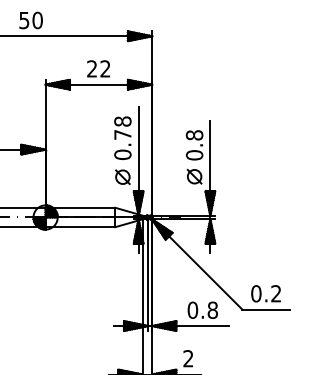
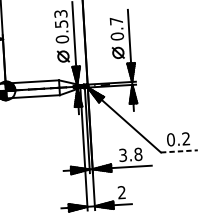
text: (122, 127) -> (60, 18), 0.78 -> 0.53
text: (194, 135) -> (116, 21), 0.8 -> 0.7
text: (192, 309) -> (122, 154), 0.8 -> 3.8
line: (266, 309) -> (179, 151), solid -> dashed

